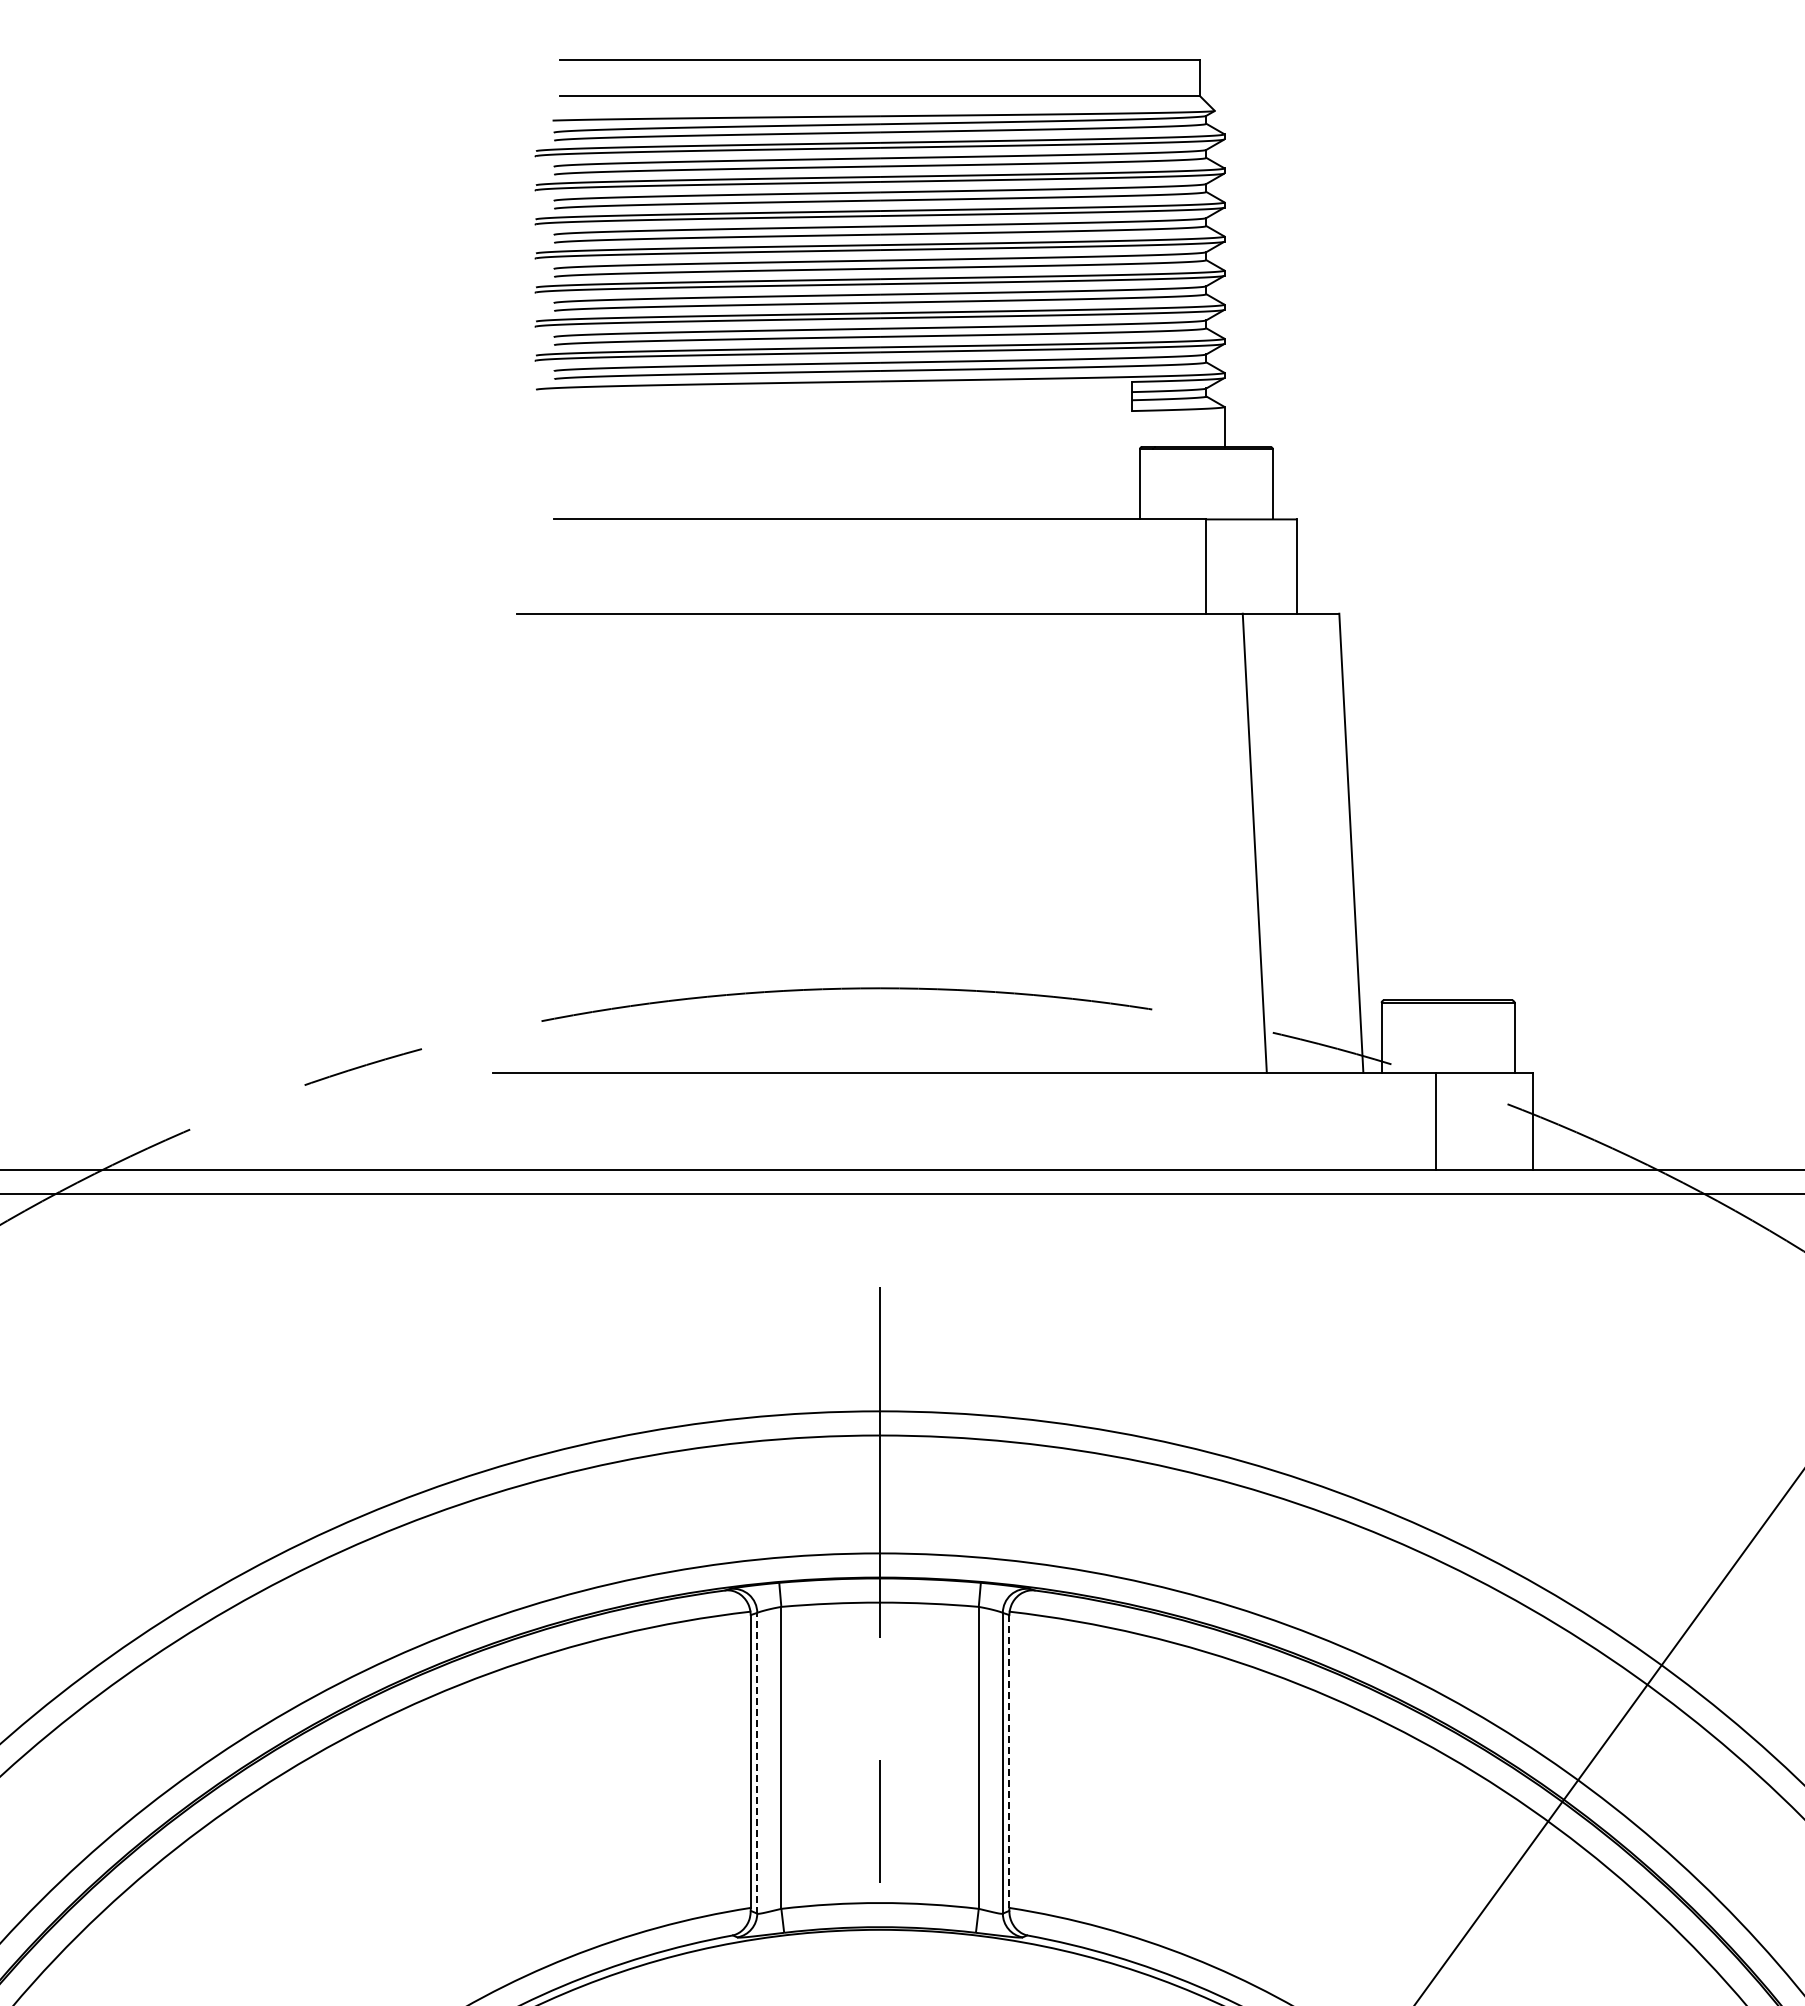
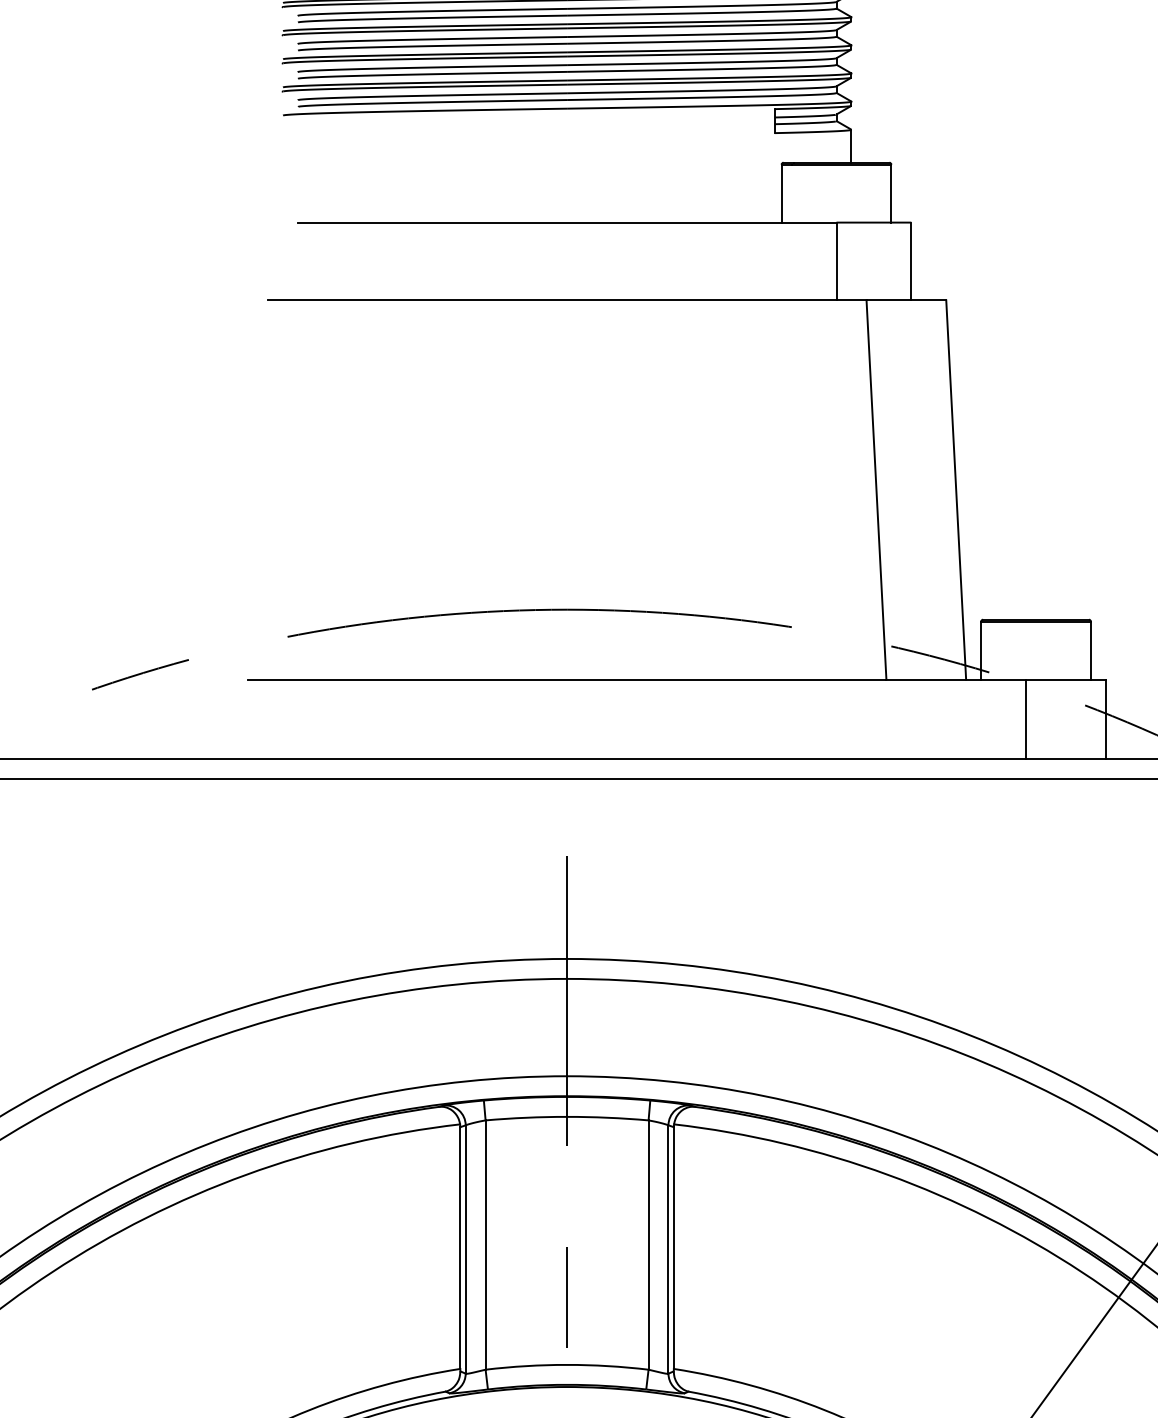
line: (1009, 1761) -> (673, 1248), dashed -> solid
line: (757, 1762) -> (465, 1248), dashed -> solid

